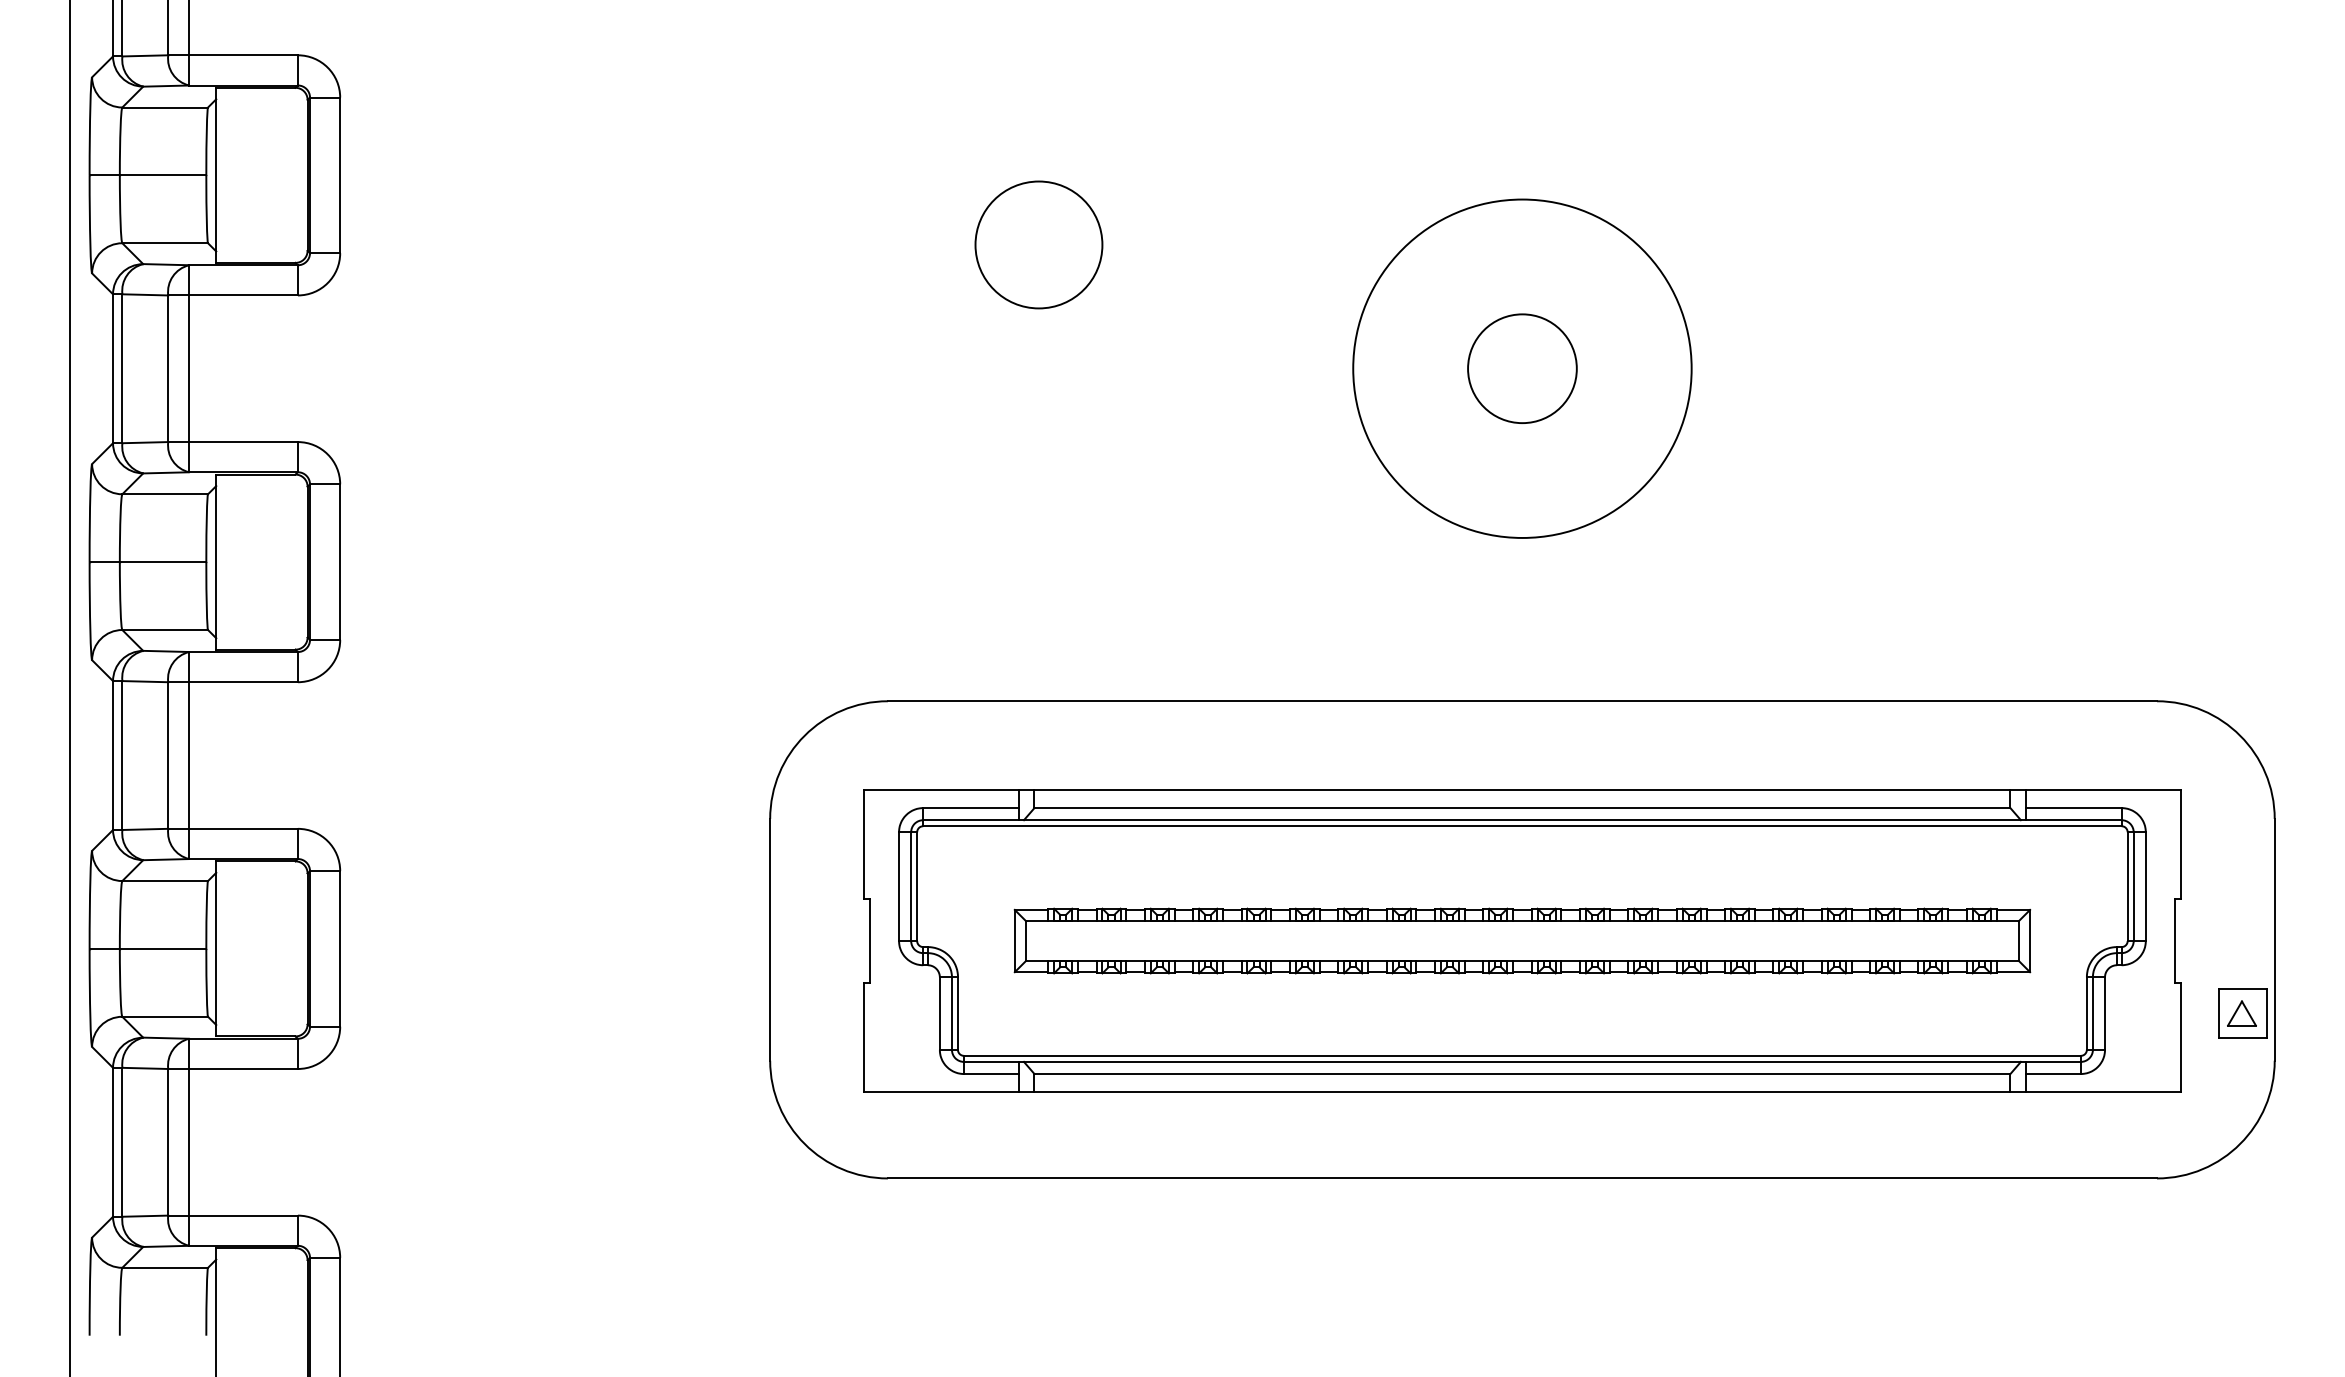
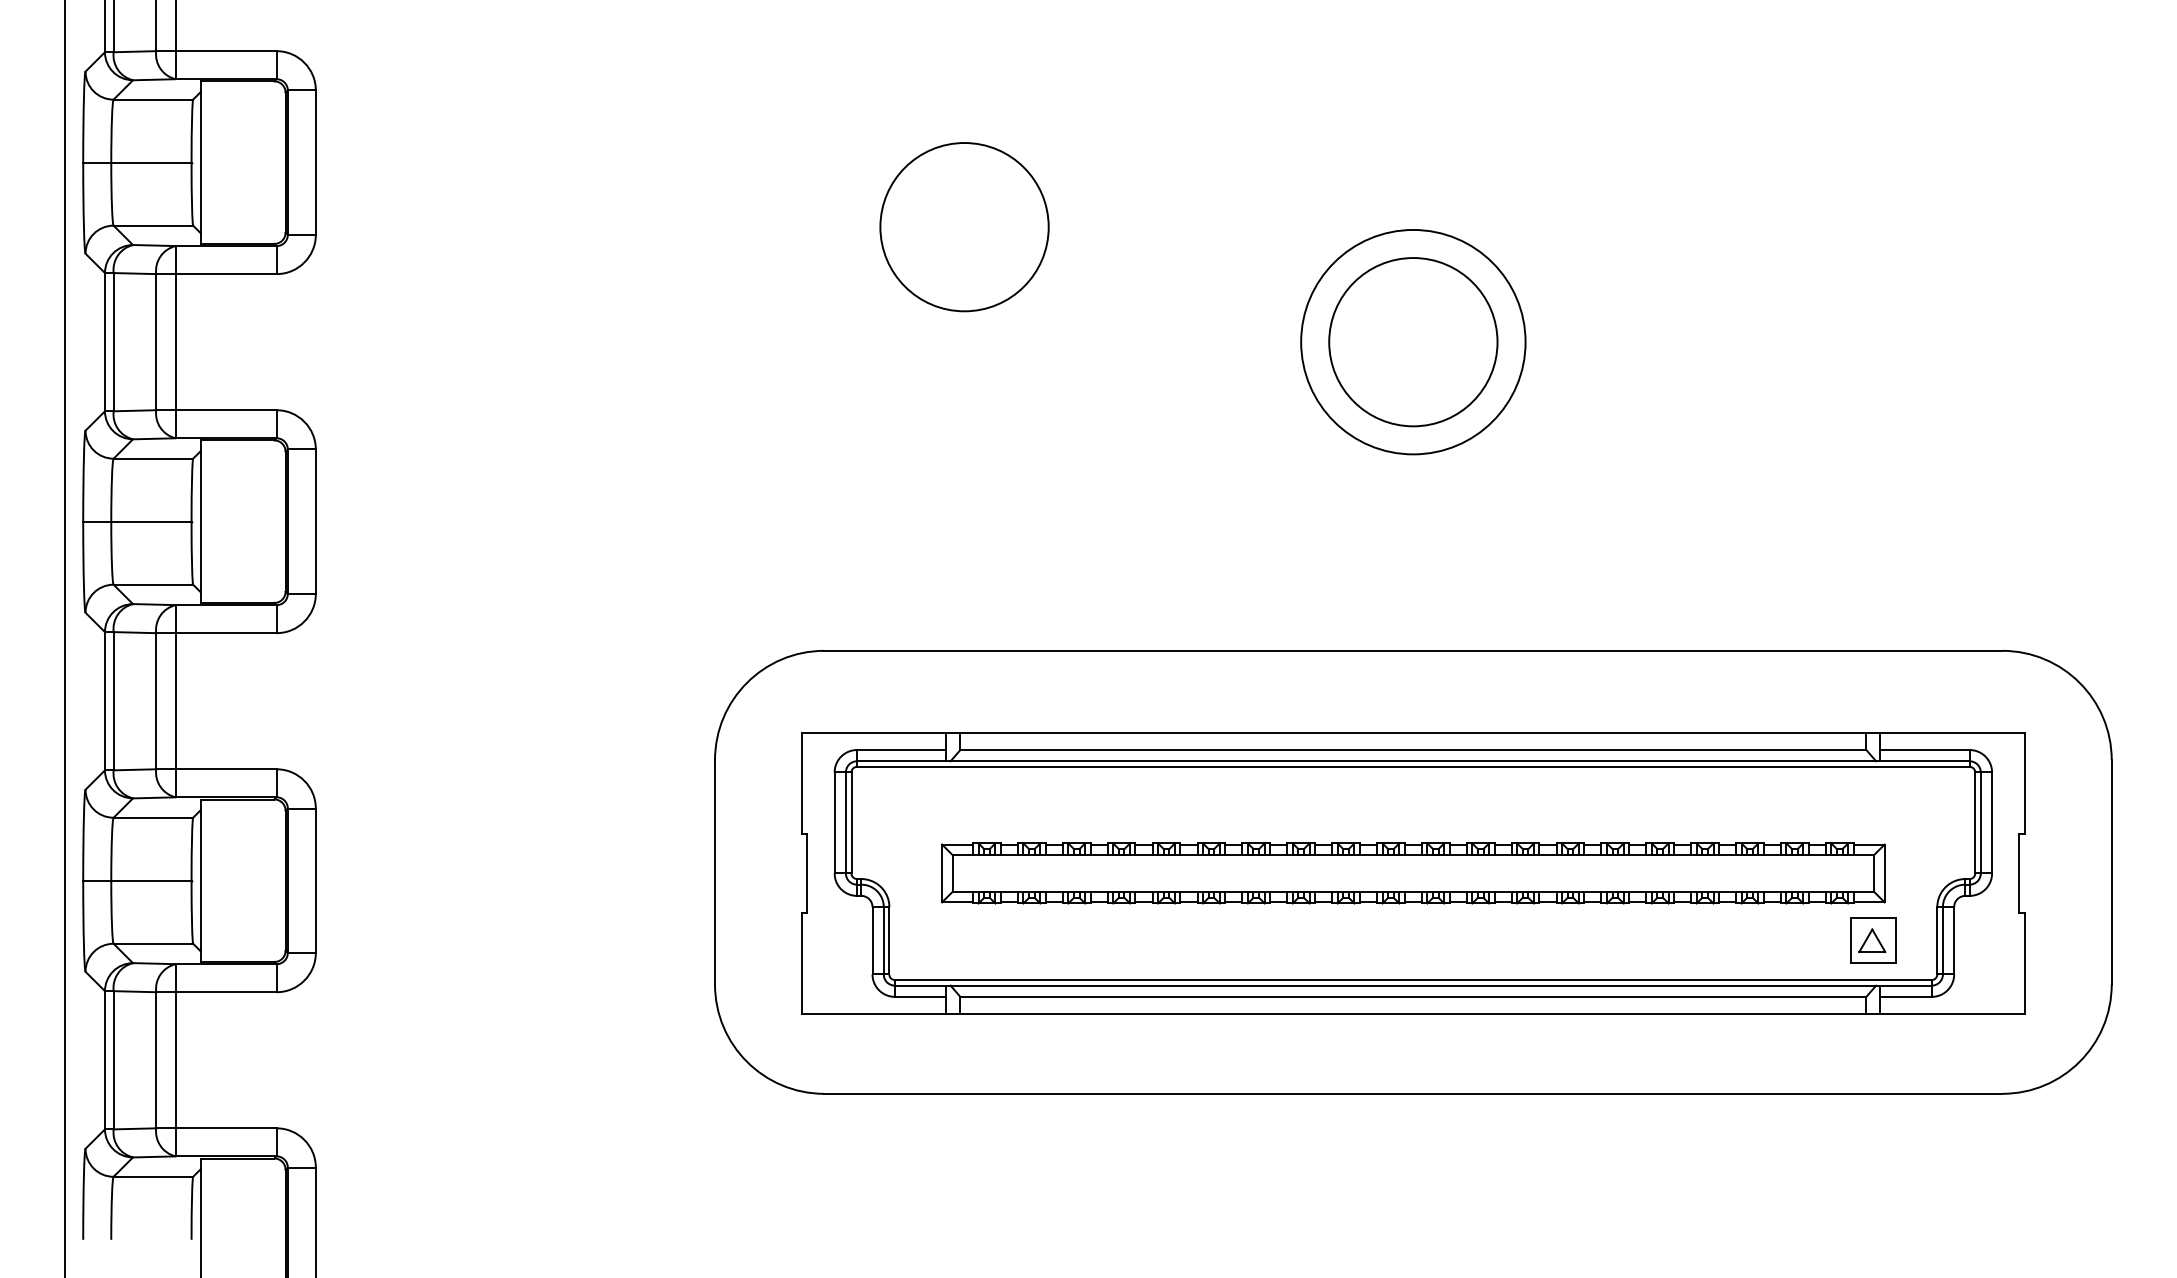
circle: (1038, 245) -> (964, 227), size x1.43
circle: (1522, 368) -> (1413, 341), size x0.71
circle: (1522, 369) -> (1413, 342), size x1.67
part: (2243, 1013) -> (1873, 940), moved

